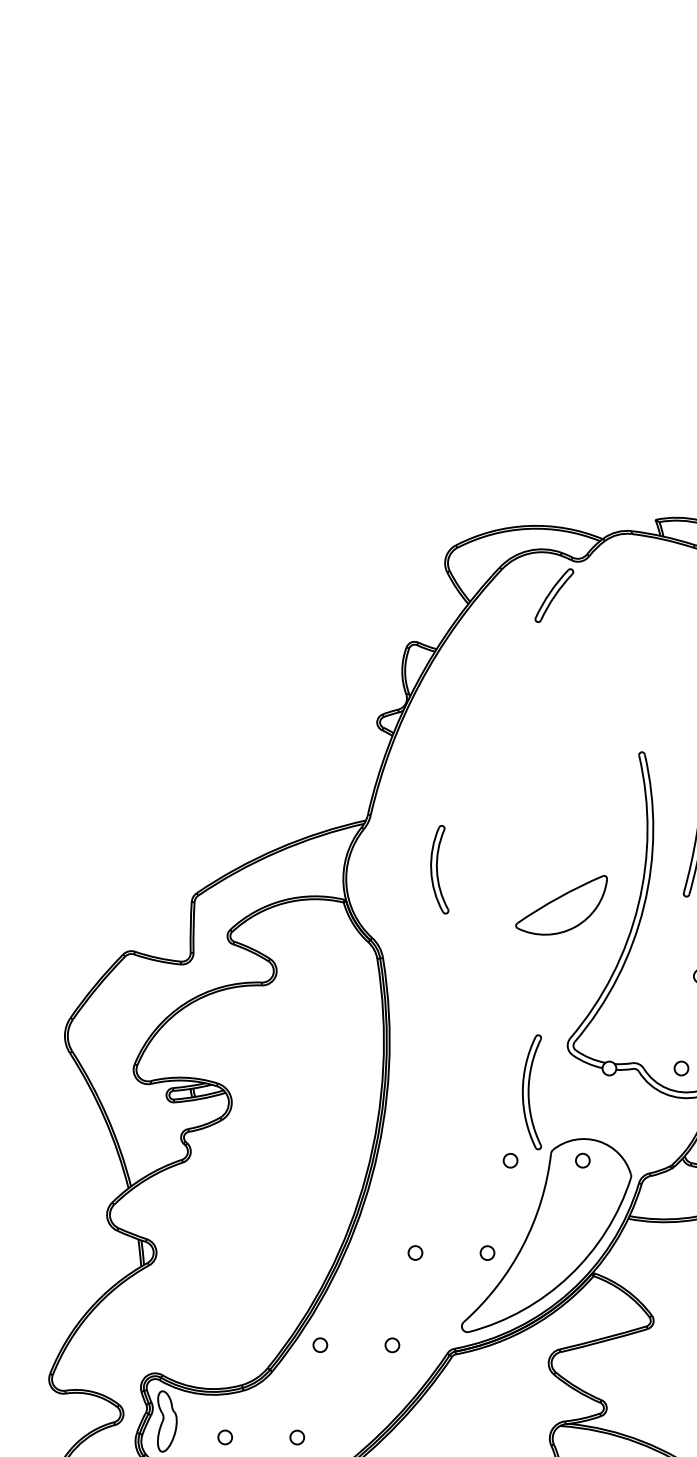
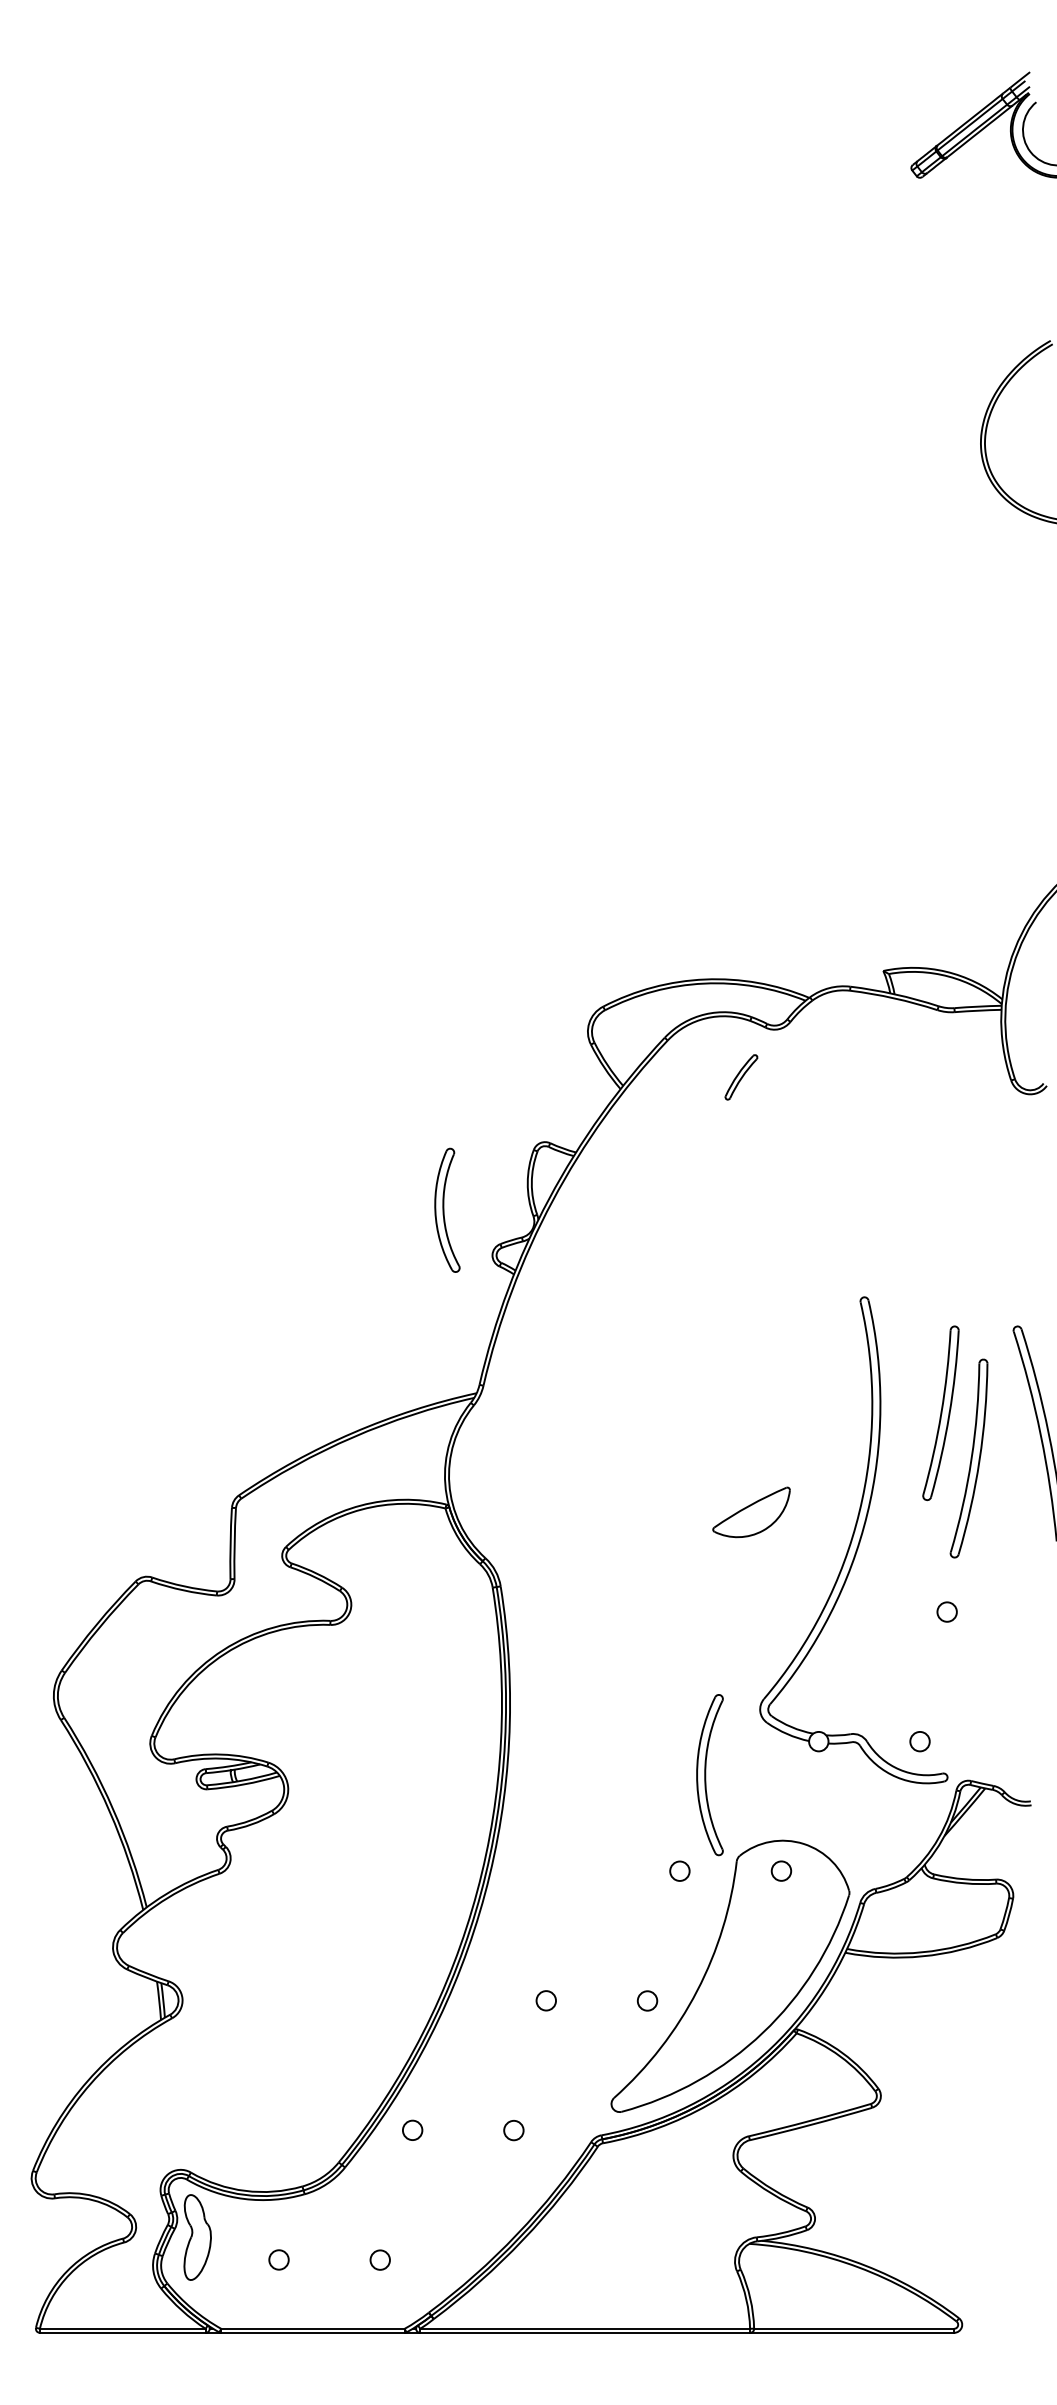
part: (554, 595) -> (741, 1077), size x0.6
part: (439, 869) -> (447, 1209), moved
part: (561, 905) -> (751, 1512), size x0.6

